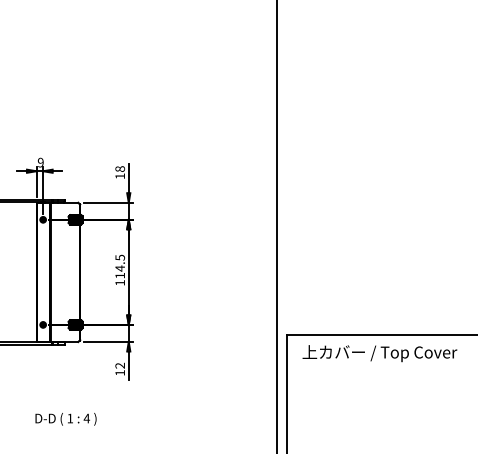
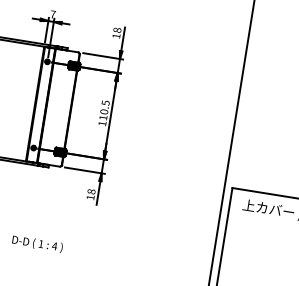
text: (40, 162) -> (52, 14), 9 -> 7
text: (120, 268) -> (104, 111), 114.5 -> 110.5
text: (120, 365) -> (91, 191), 12 -> 18
text: (65, 419) -> (37, 244), moved

